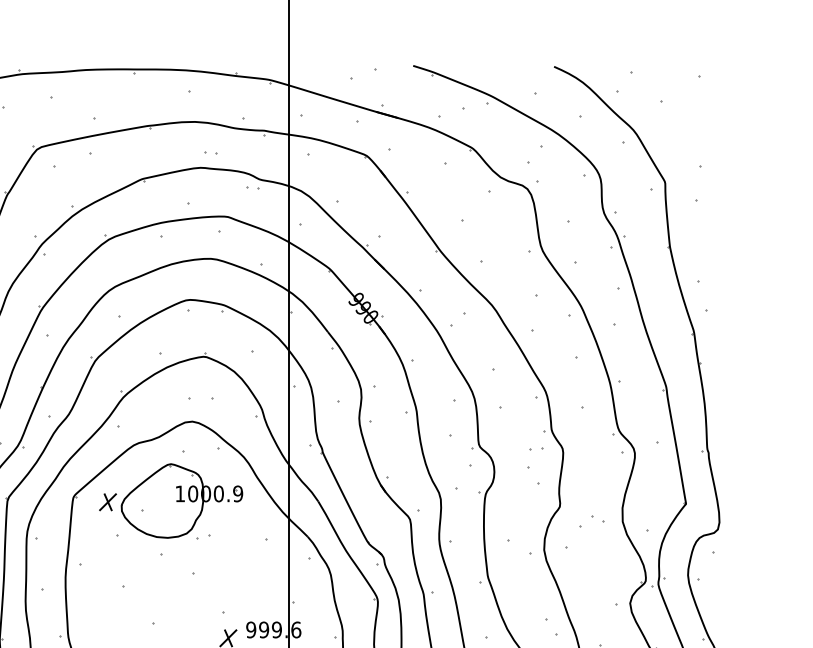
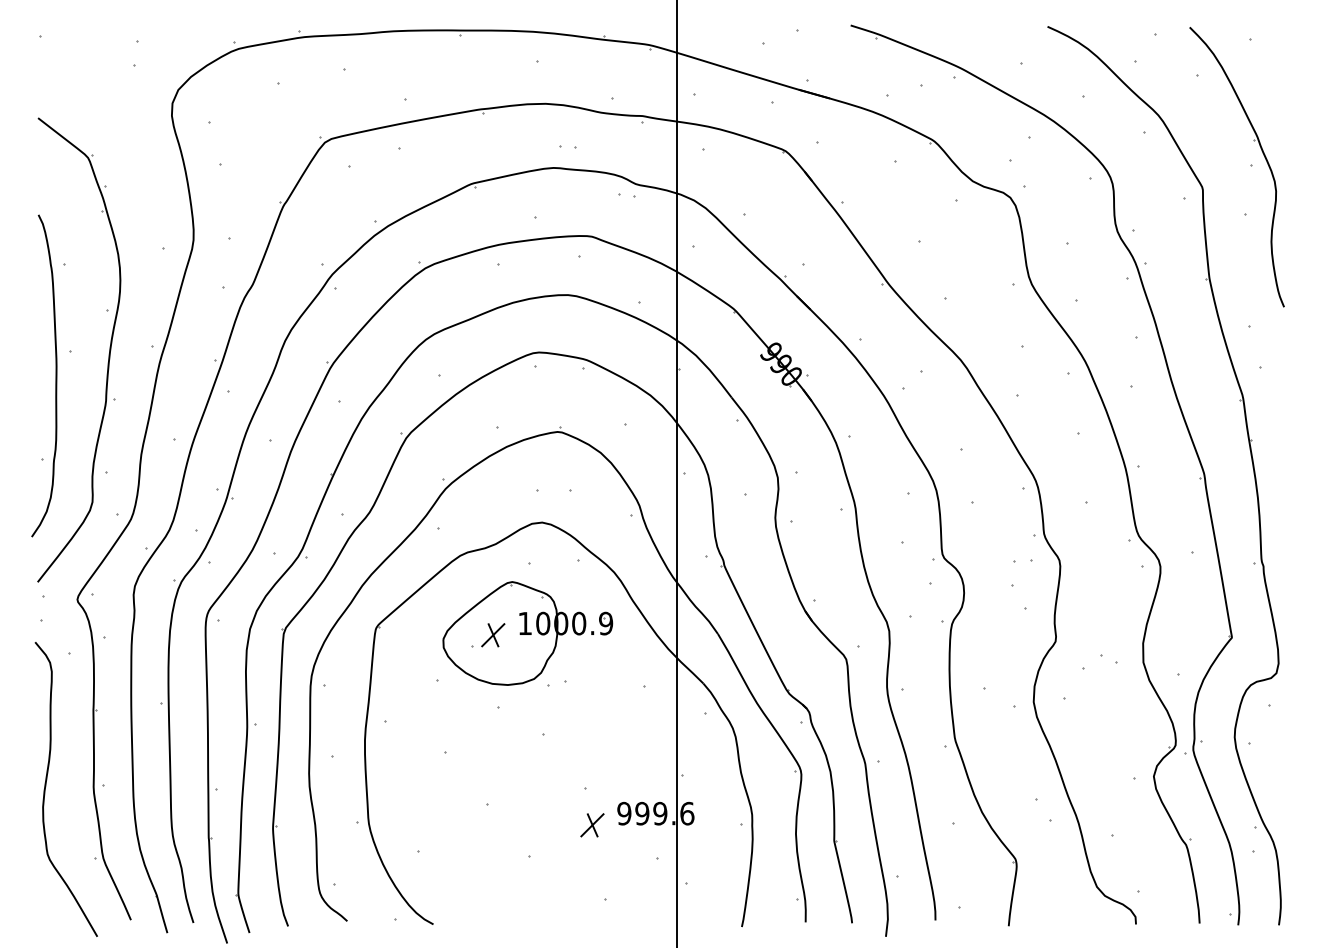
part: (707, 157) -> (1262, 153), added
part: (108, 502) -> (493, 635), moved

